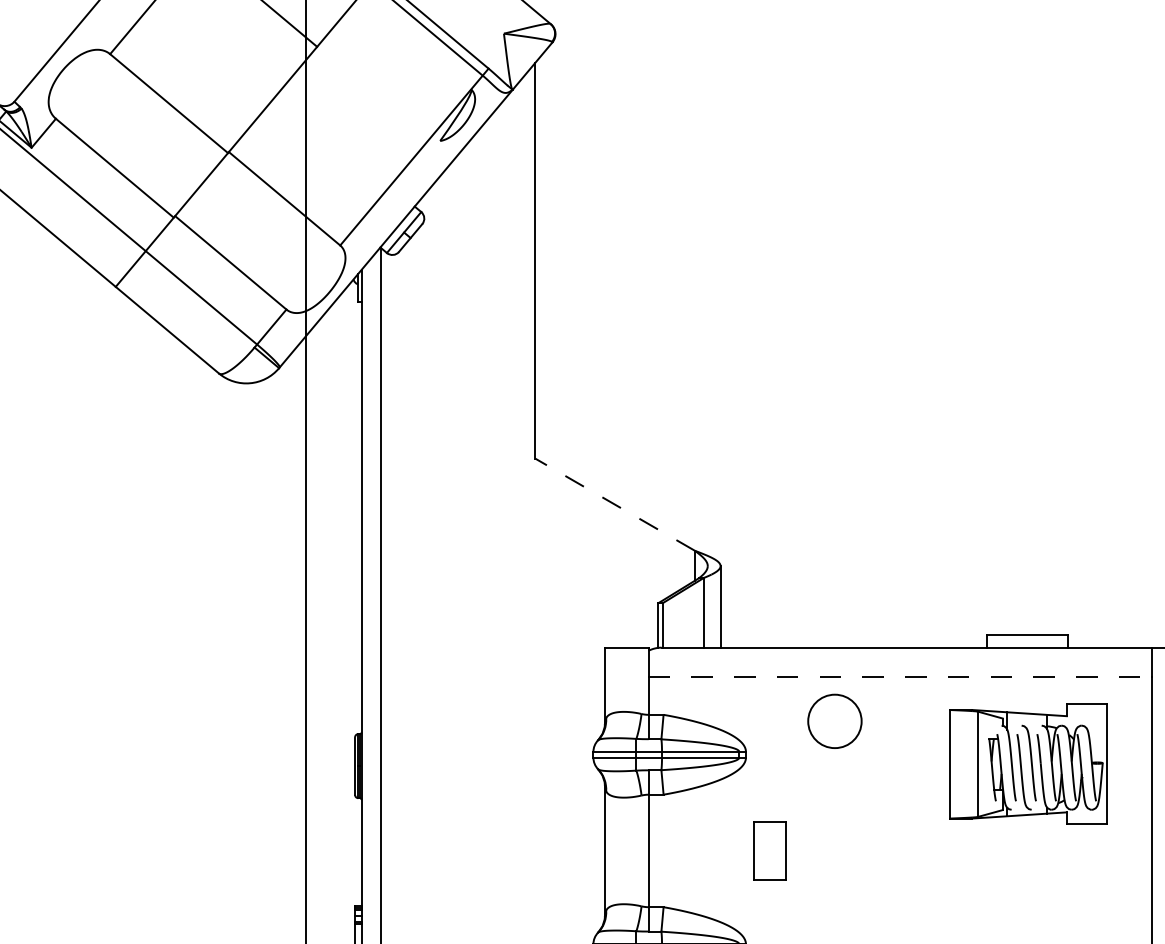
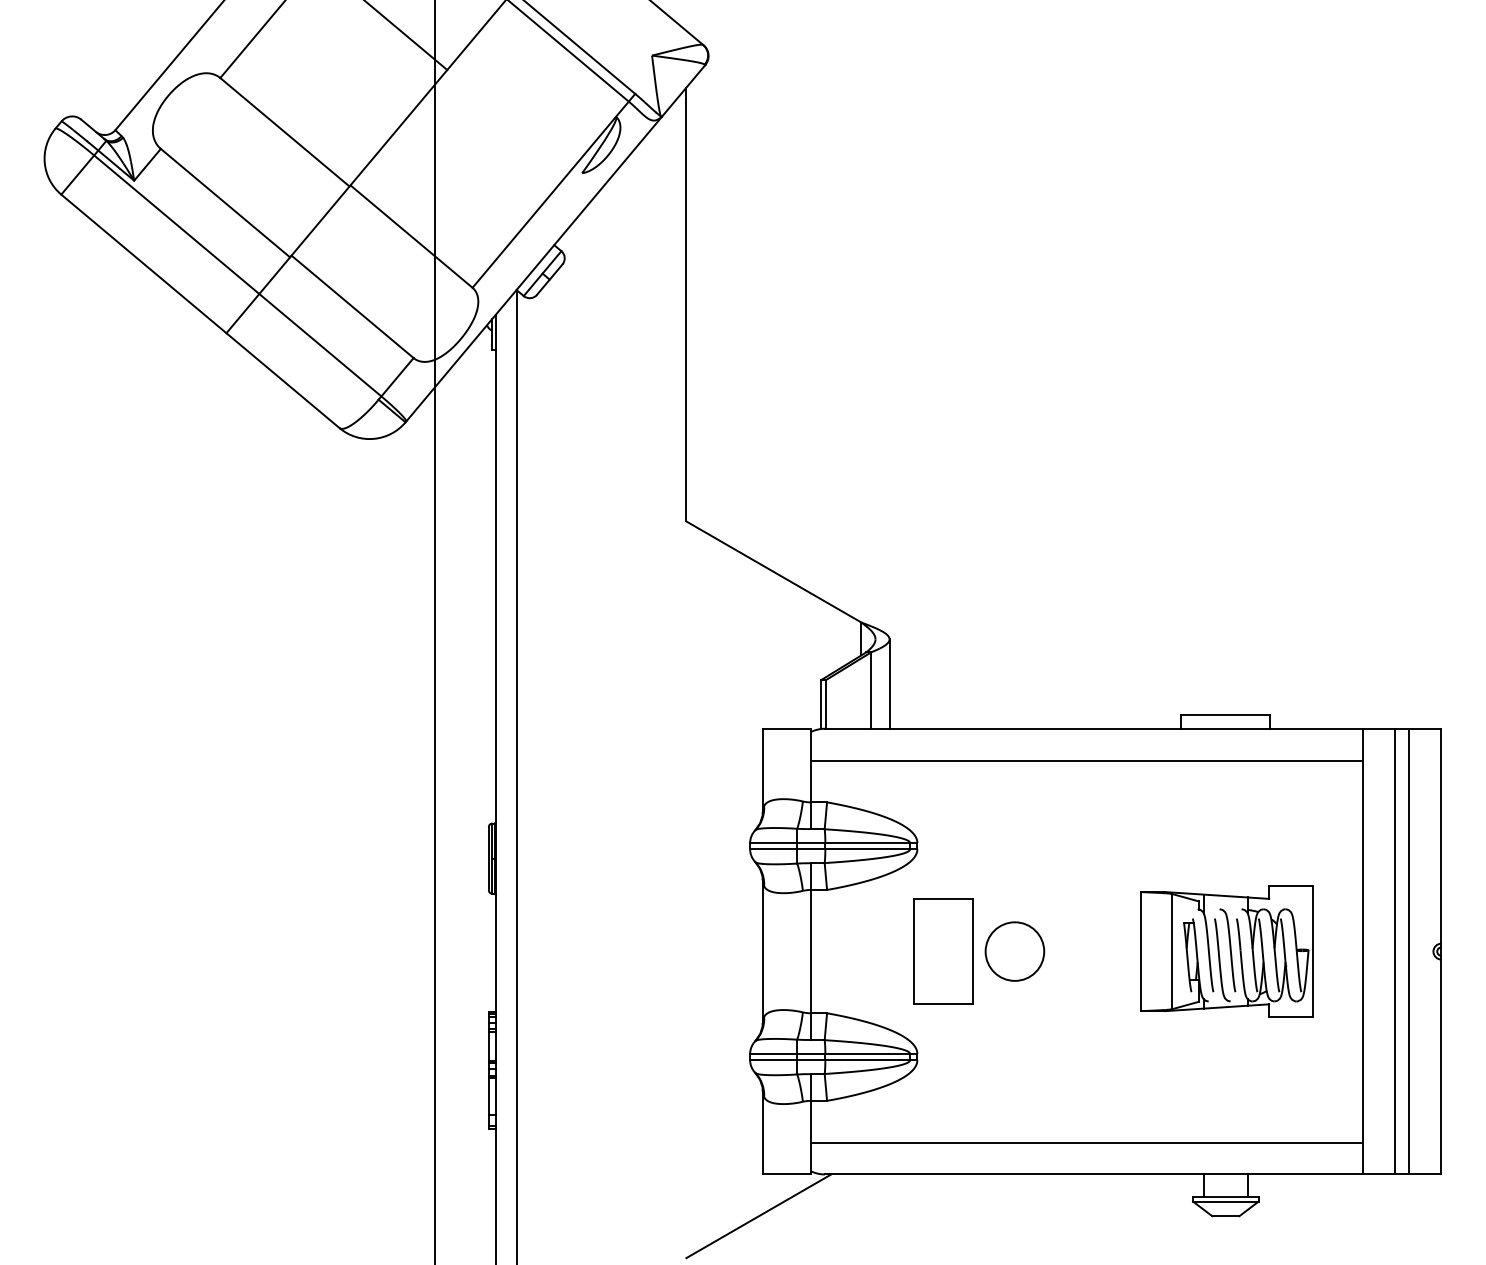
line: (614, 504) -> (773, 571), dashed -> solid
line: (900, 676) -> (1086, 760), dashed -> solid
circle: (834, 721) -> (1014, 951), moved
part: (1027, 764) -> (1226, 951), moved
part: (769, 850) -> (943, 951), size x1.67

